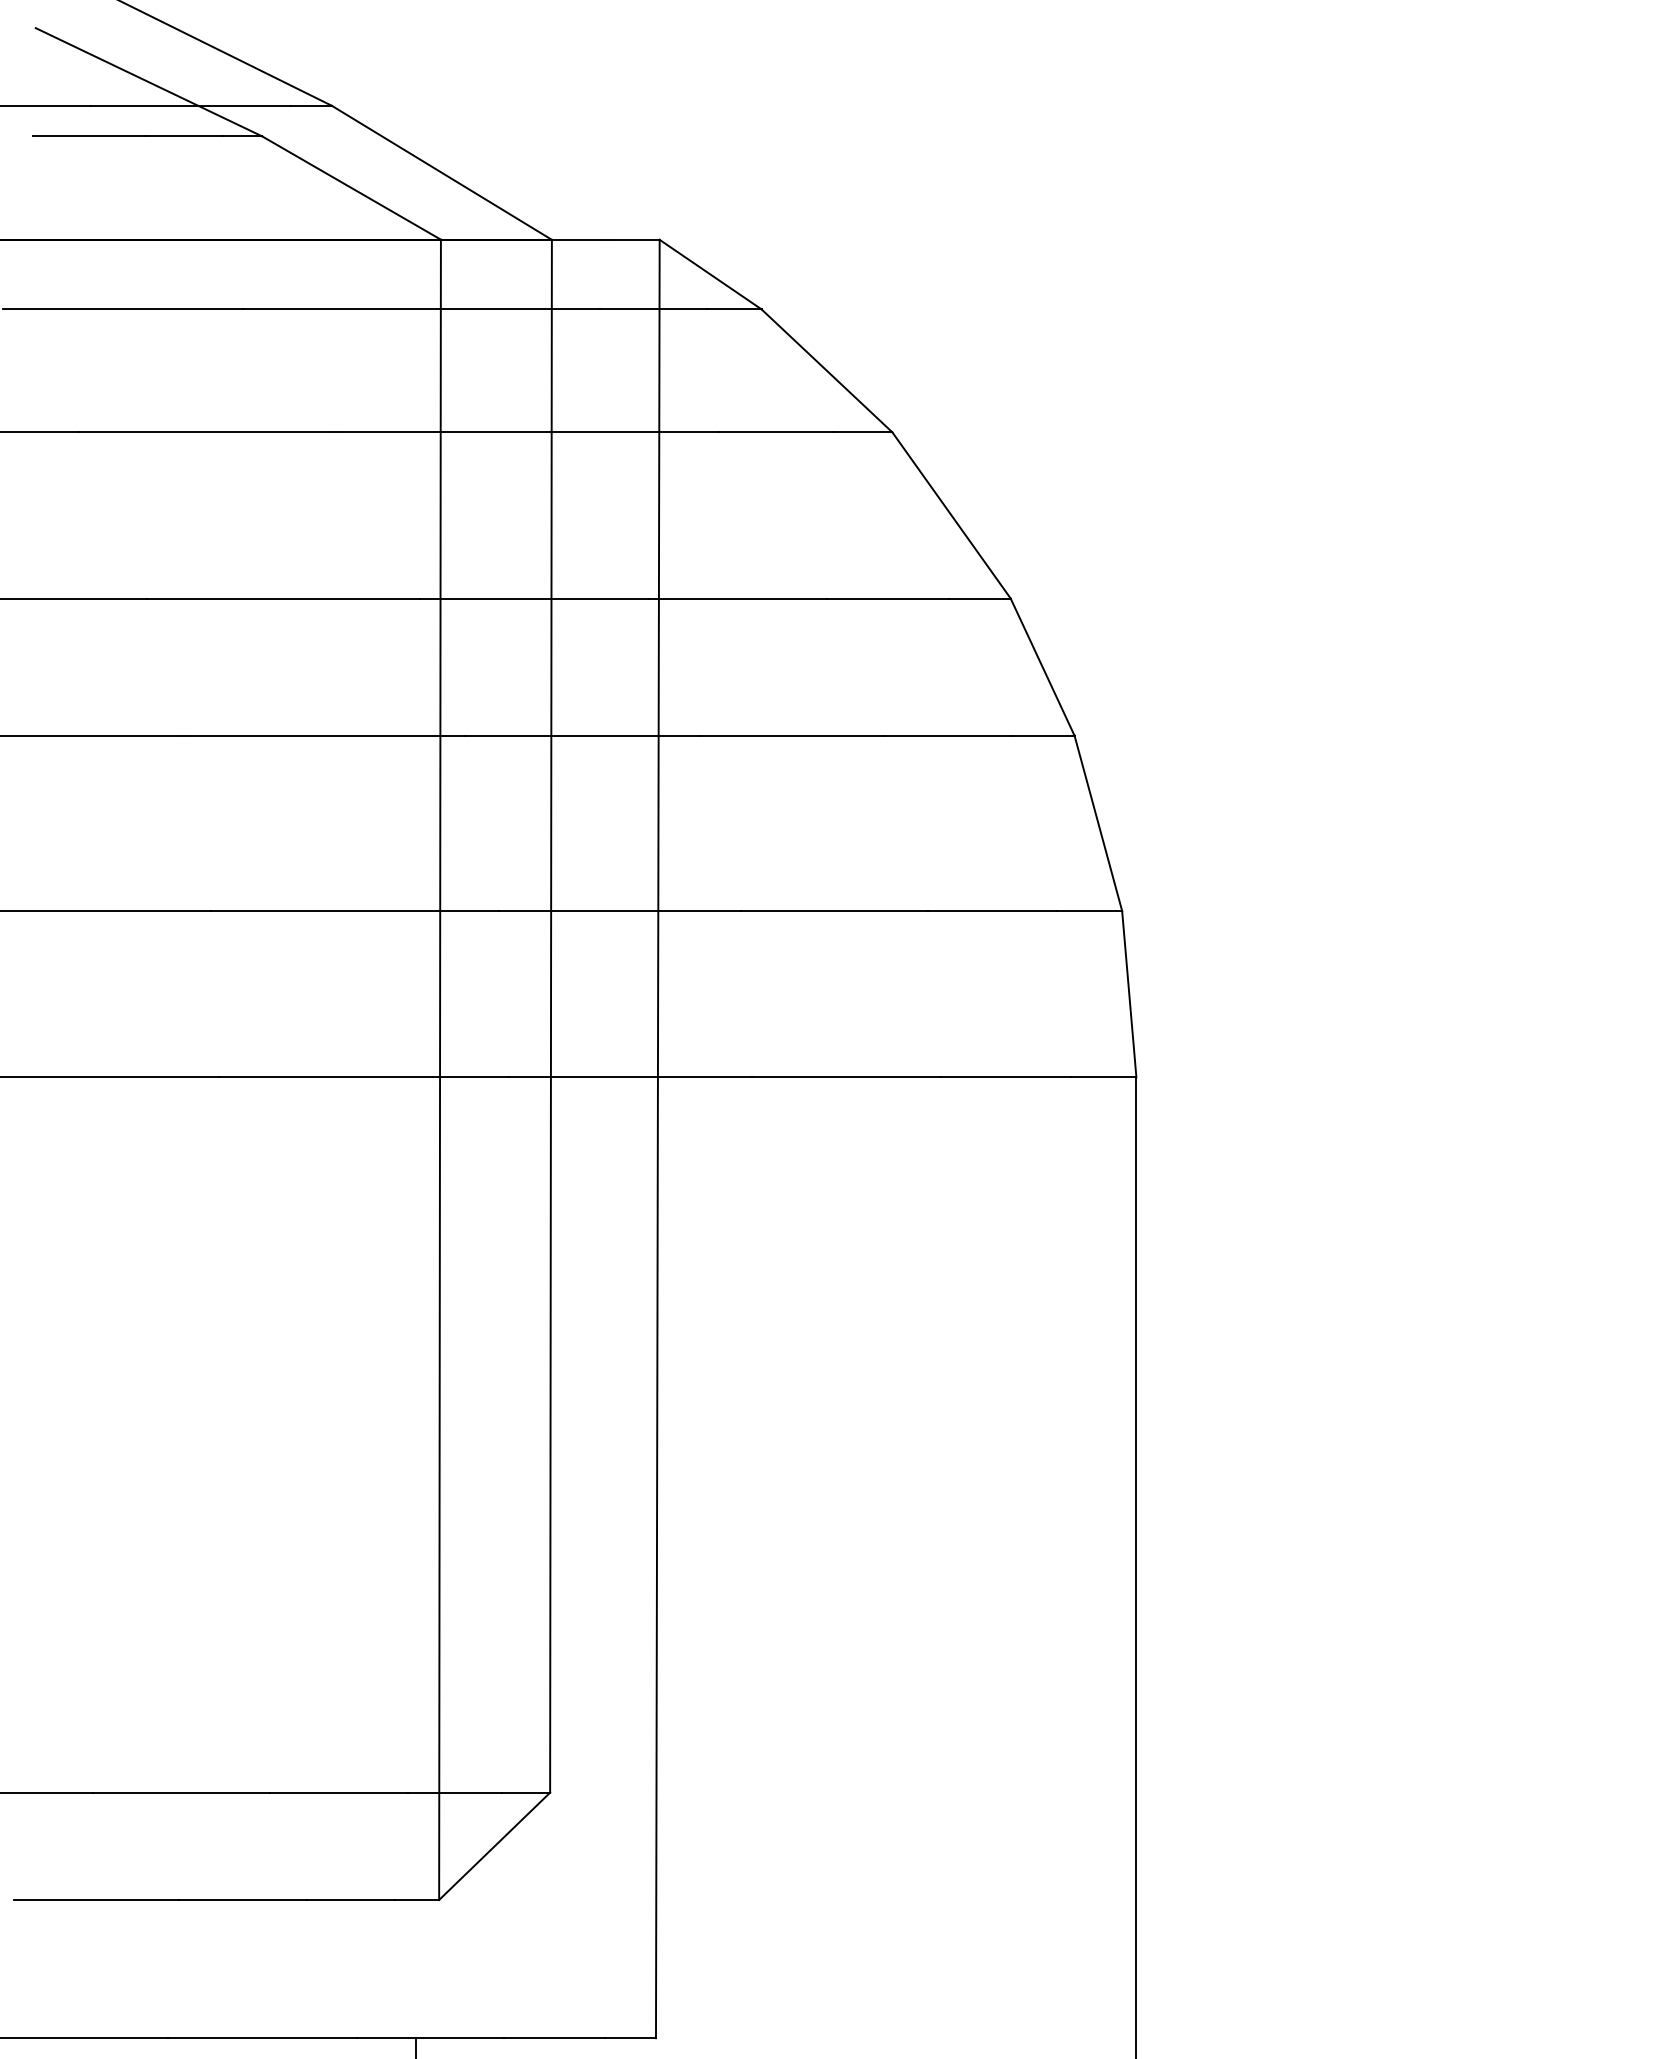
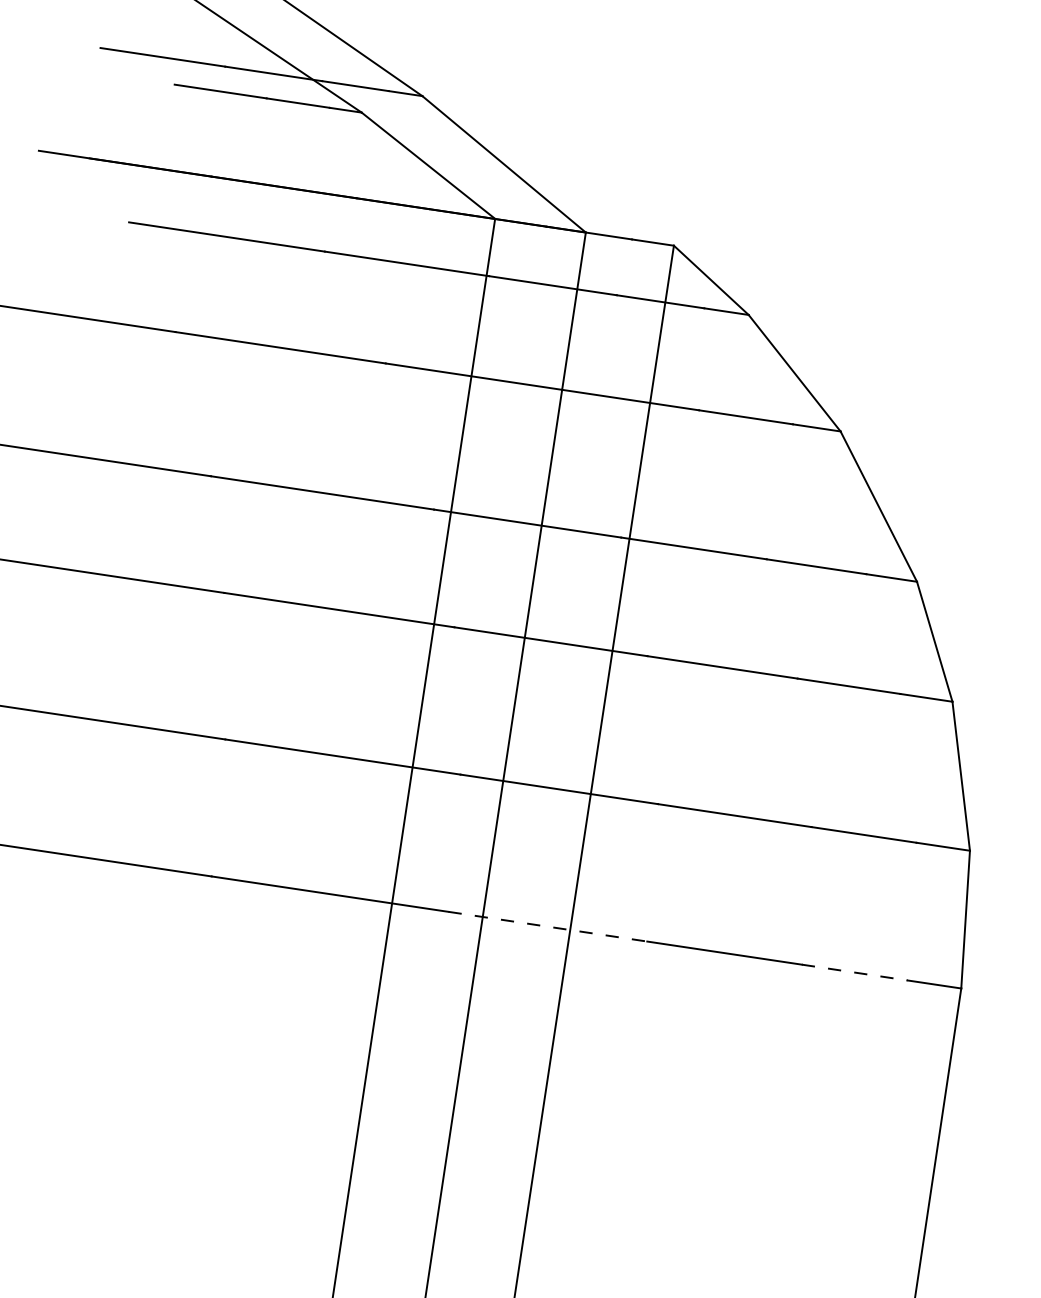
line: (630, 1077) -> (547, 926), solid -> dashed
line: (1006, 1077) -> (855, 972), solid -> dashed

